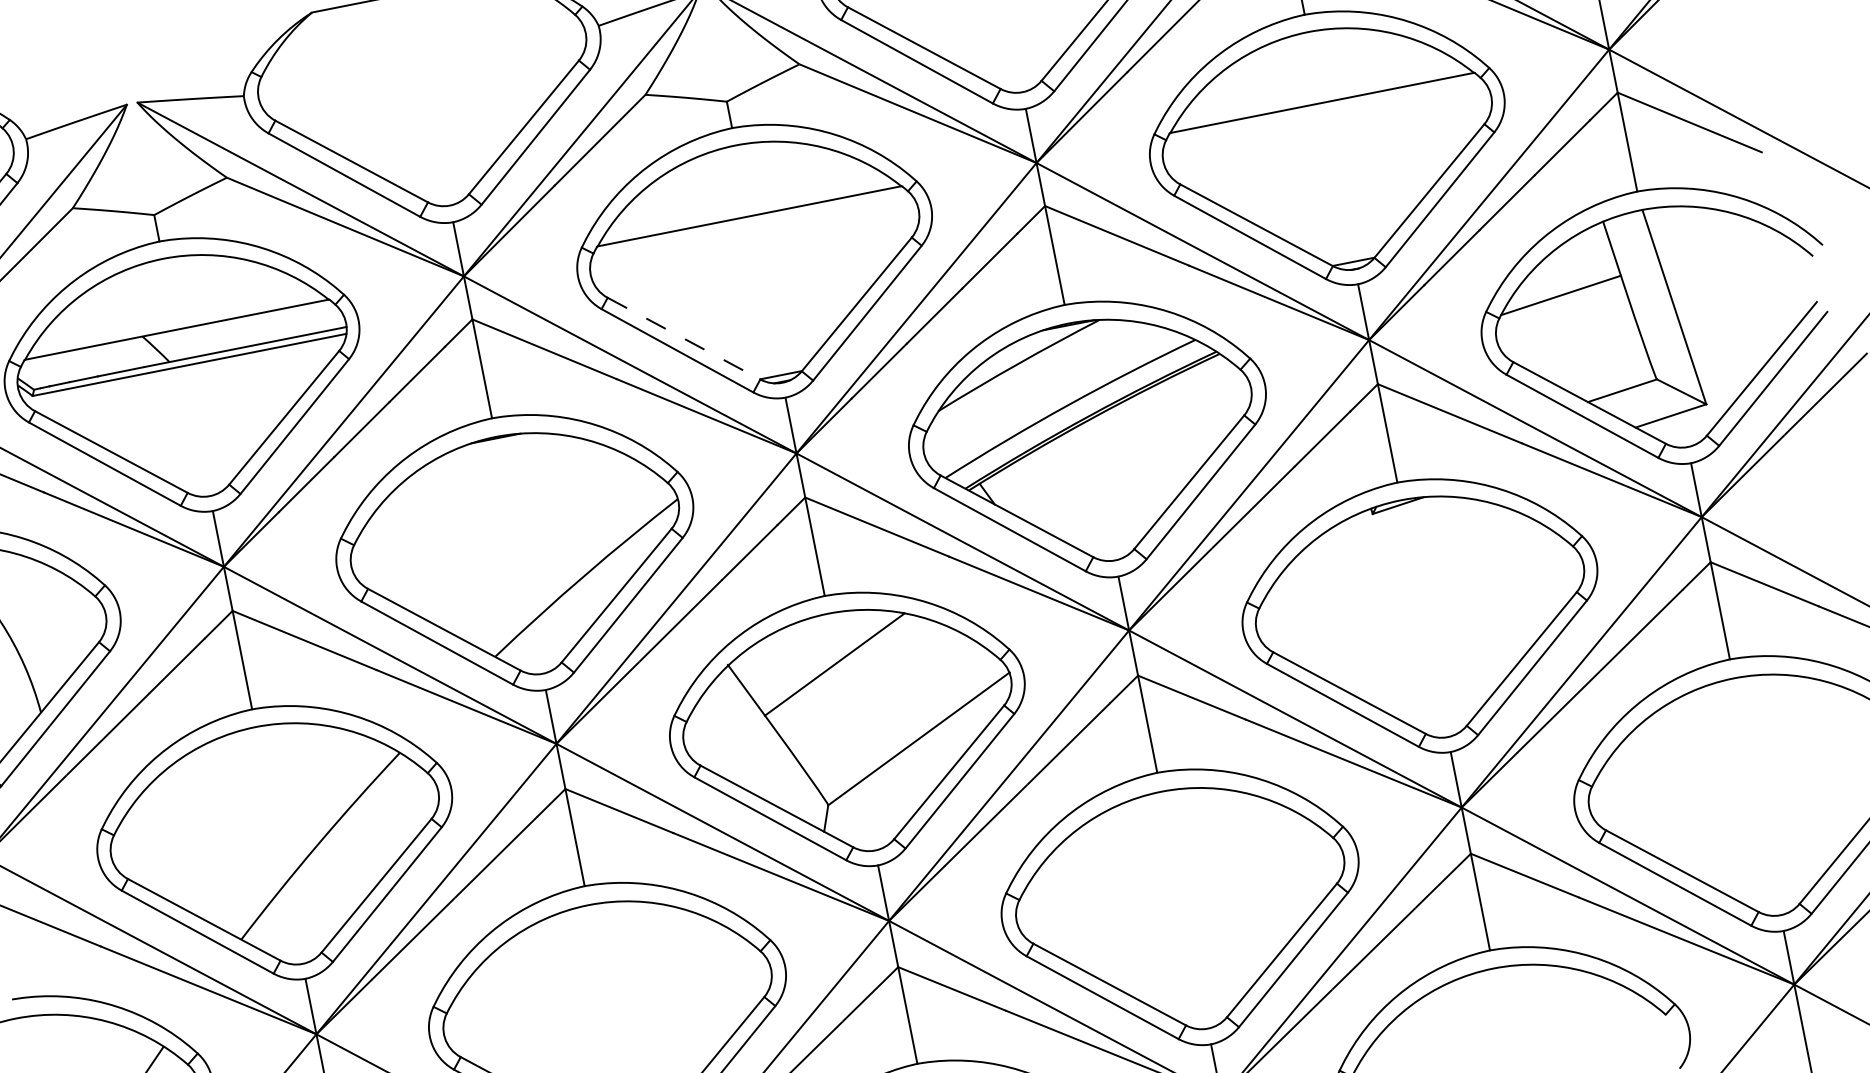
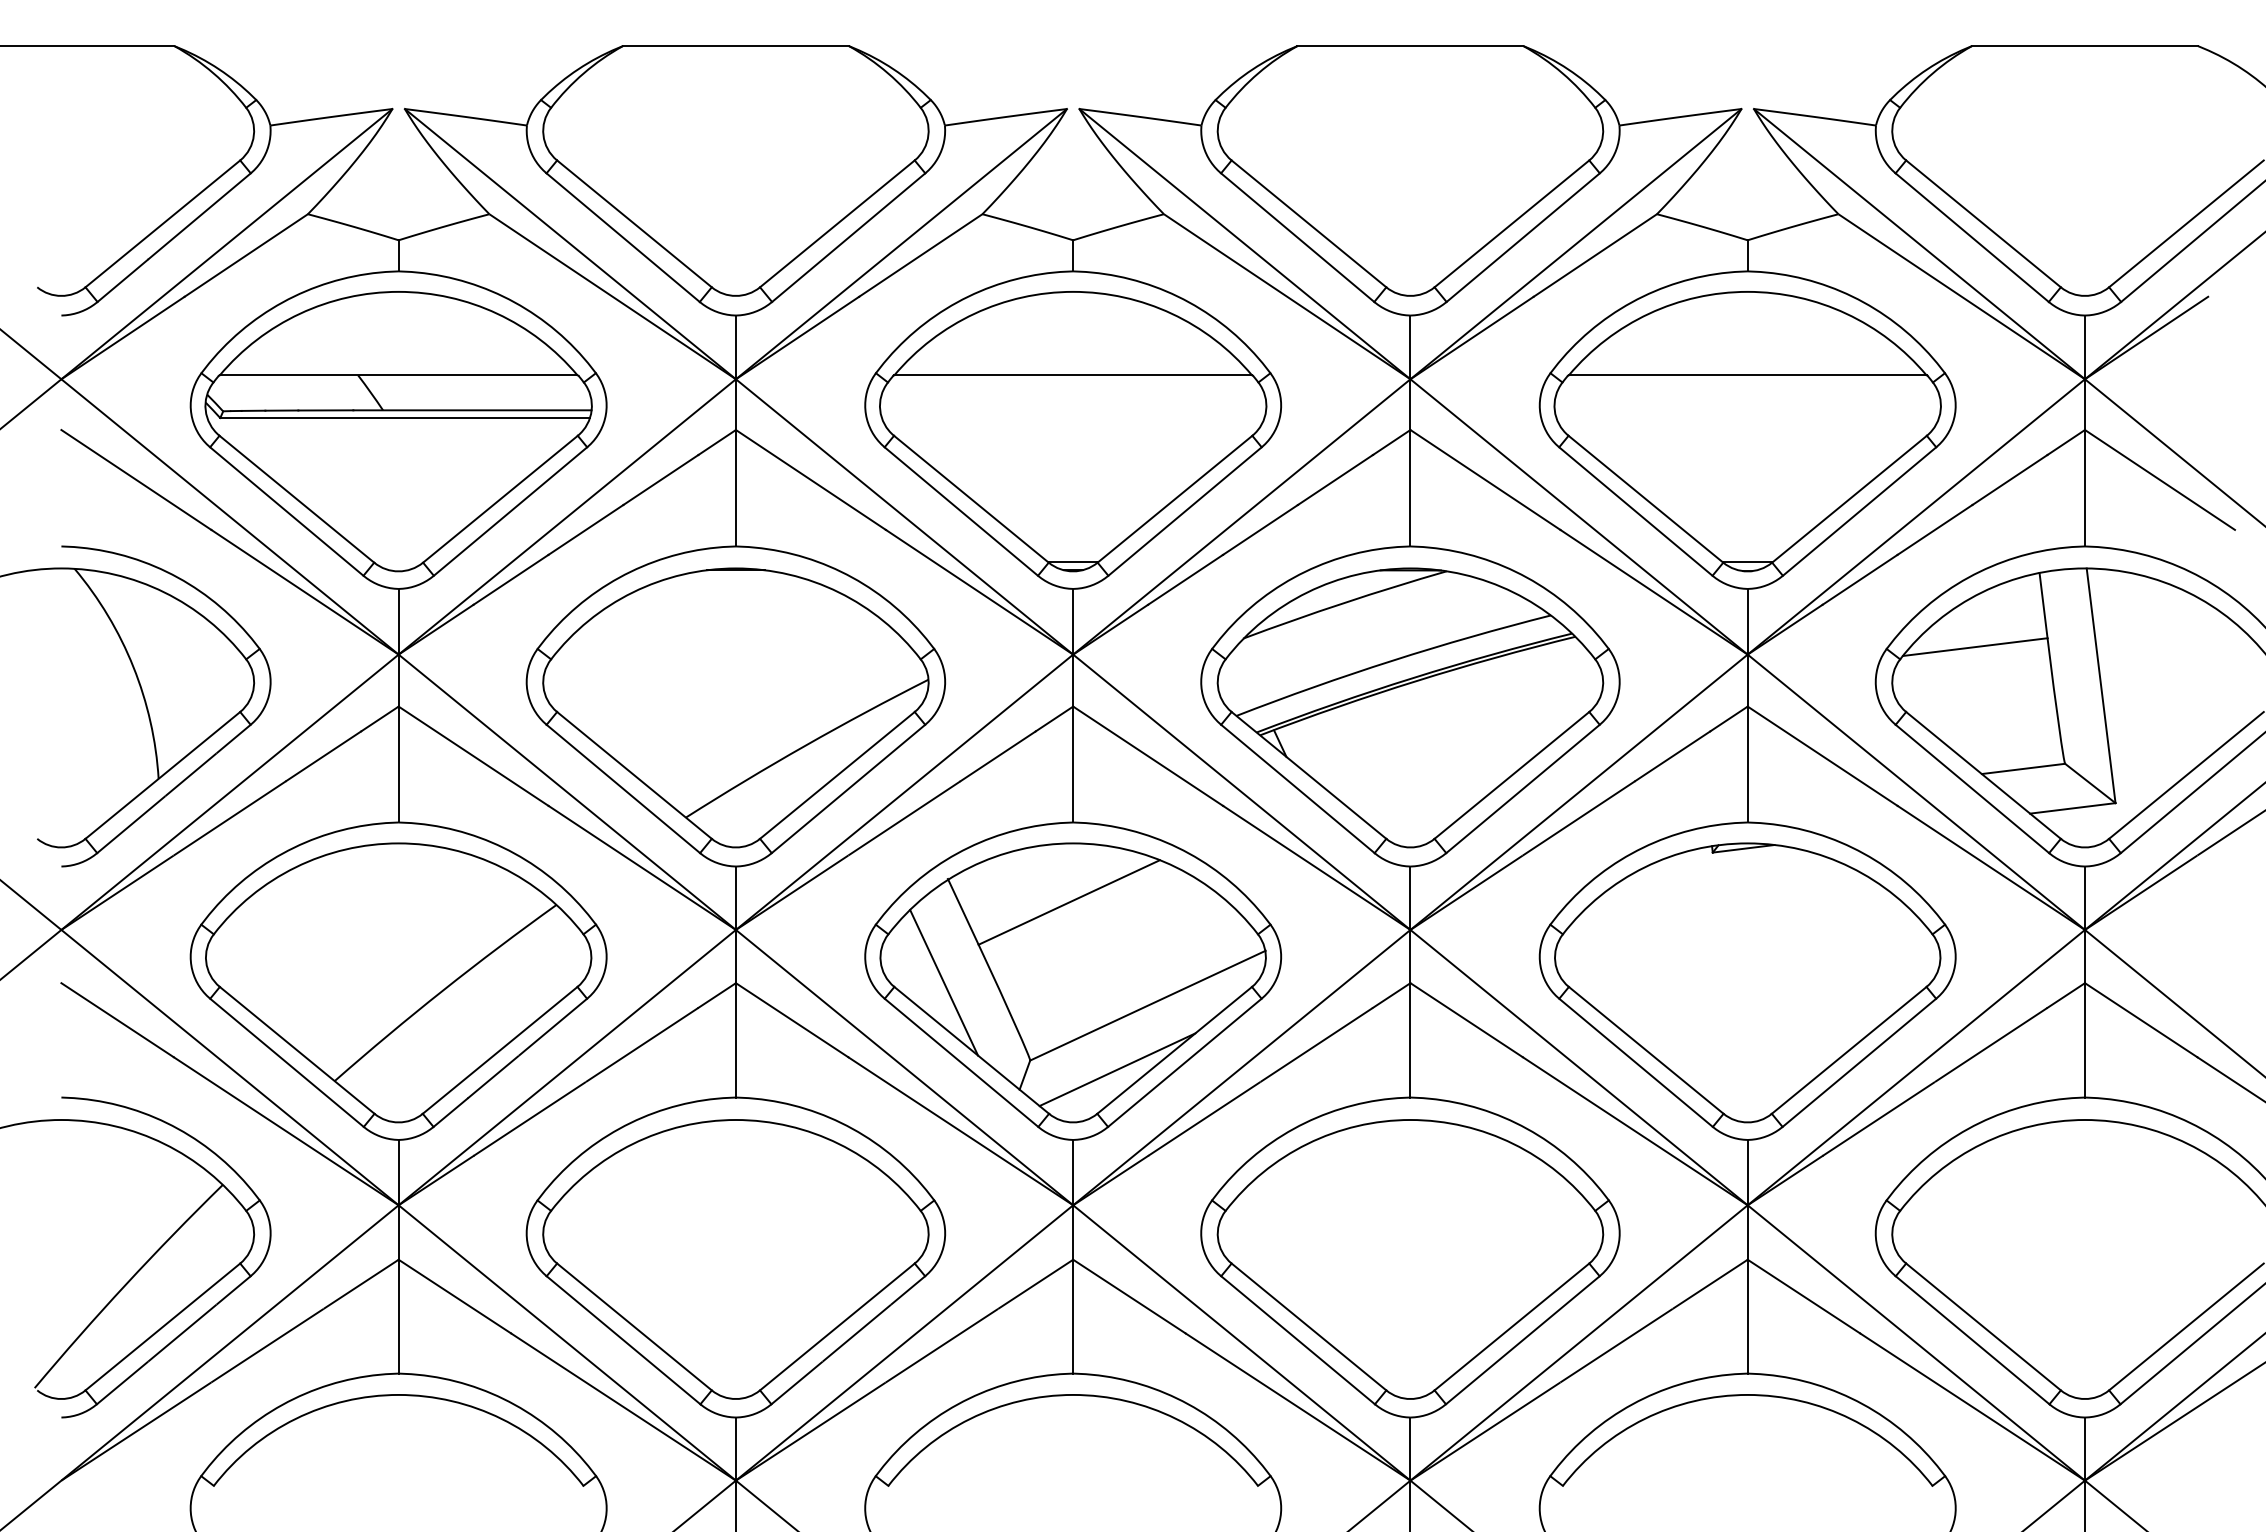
line: (684, 338) -> (971, 499), dashed -> solid
line: (742, 753) -> (944, 982), added
line: (903, 798) -> (1117, 1069), added

